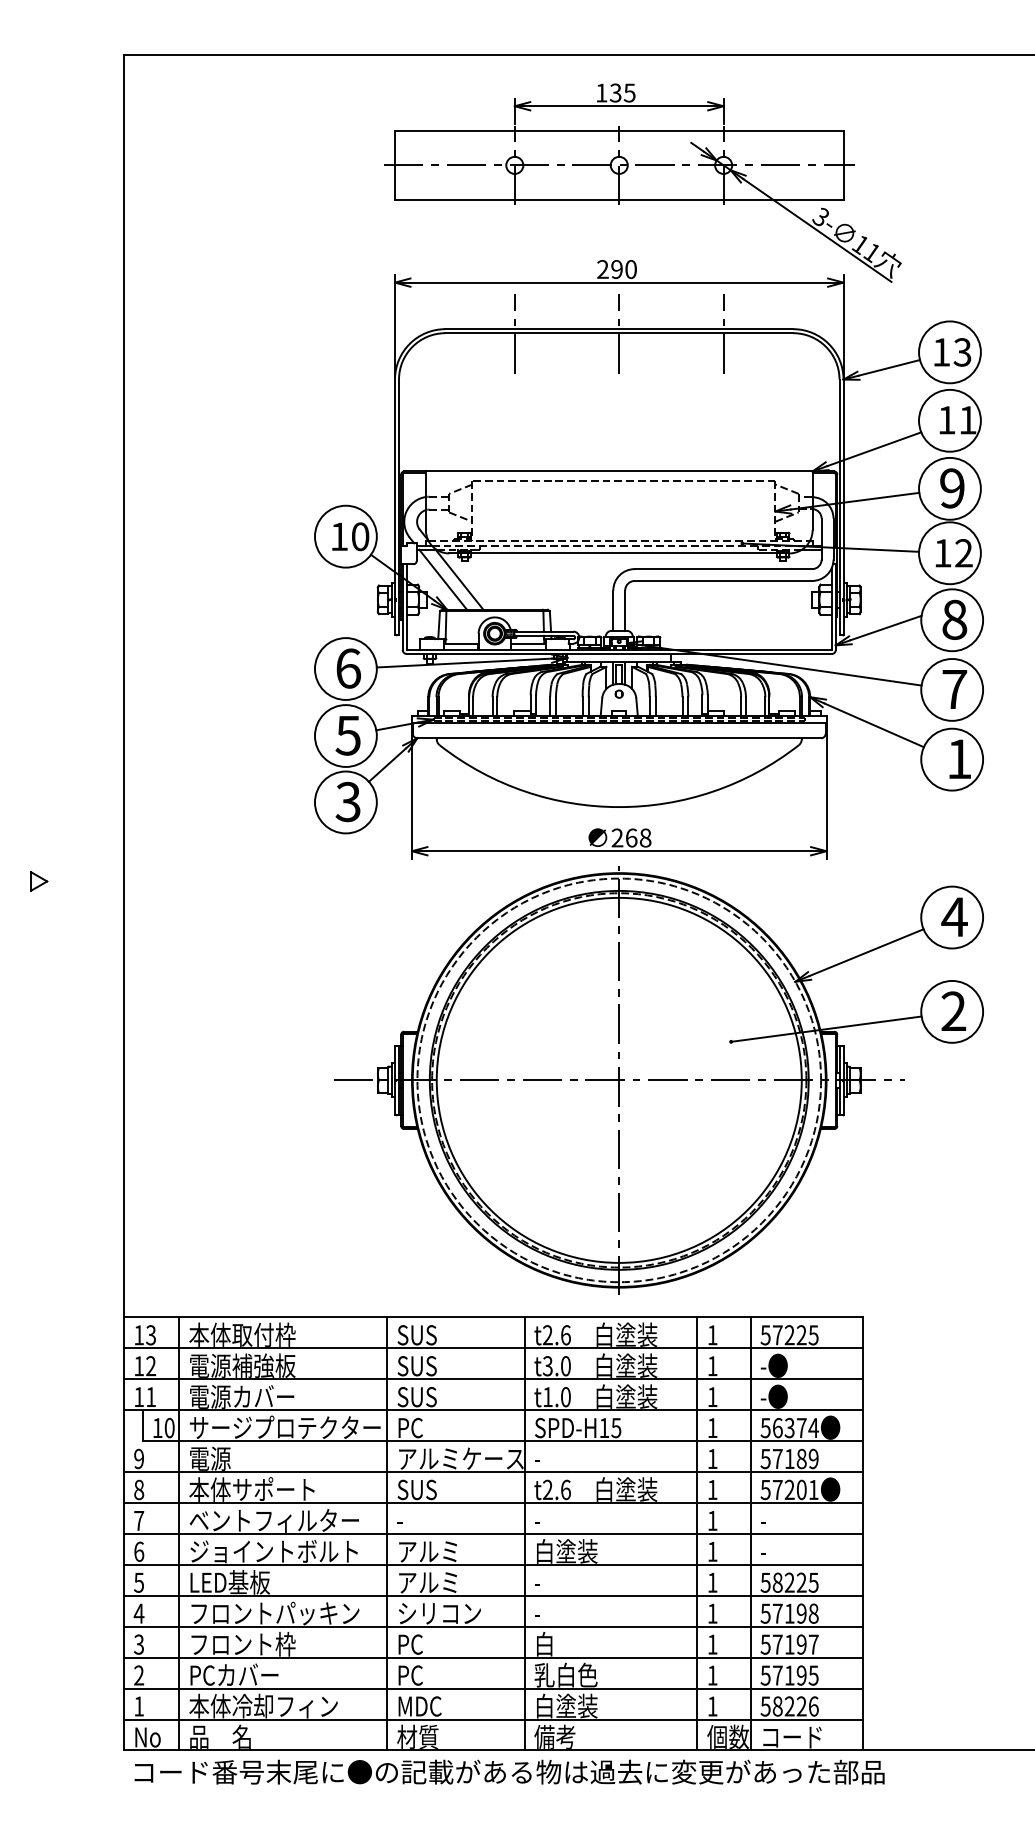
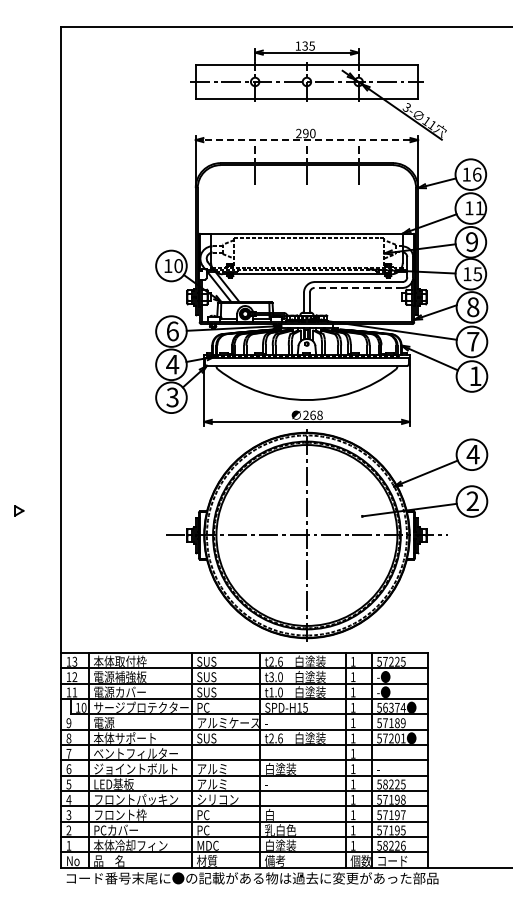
line: (618, 283) -> (306, 140), solid -> dashed
text: (961, 352) -> (476, 174), 13 -> 16
text: (963, 553) -> (477, 274), 12 -> 15
line: (723, 580) -> (358, 287), solid -> dashed
text: (348, 735) -> (172, 364), 5 -> 4
part: (39, 880) -> (19, 510), moved

